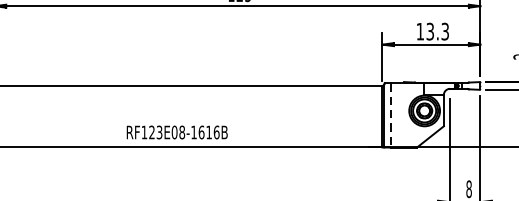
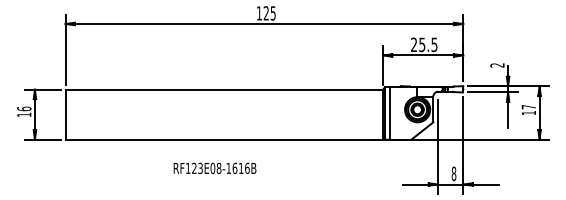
text: (433, 31) -> (424, 44), 13.3 -> 25.5
line: (391, 115) -> (390, 113), dashed -> solid
text: (176, 131) -> (214, 167), moved

